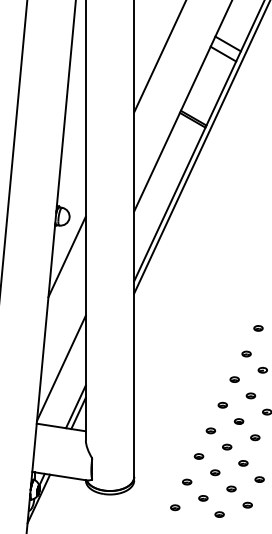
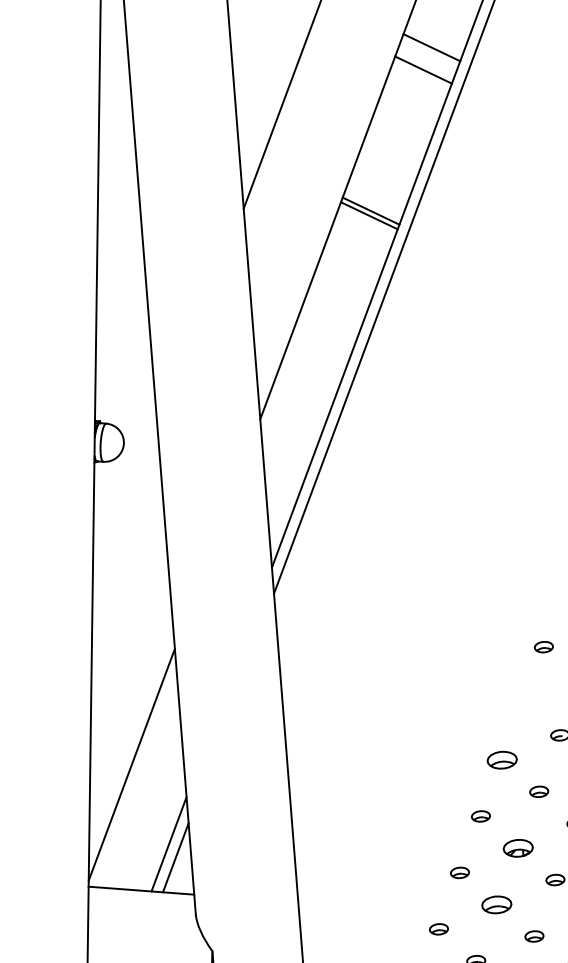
line: (66, 256) -> (123, 526), removed
part: (246, 353) -> (522, 702), removed
part: (234, 379) -> (501, 759), size x1.6
part: (238, 421) -> (517, 848), size x1.6
part: (227, 446) -> (497, 903), size x1.6

